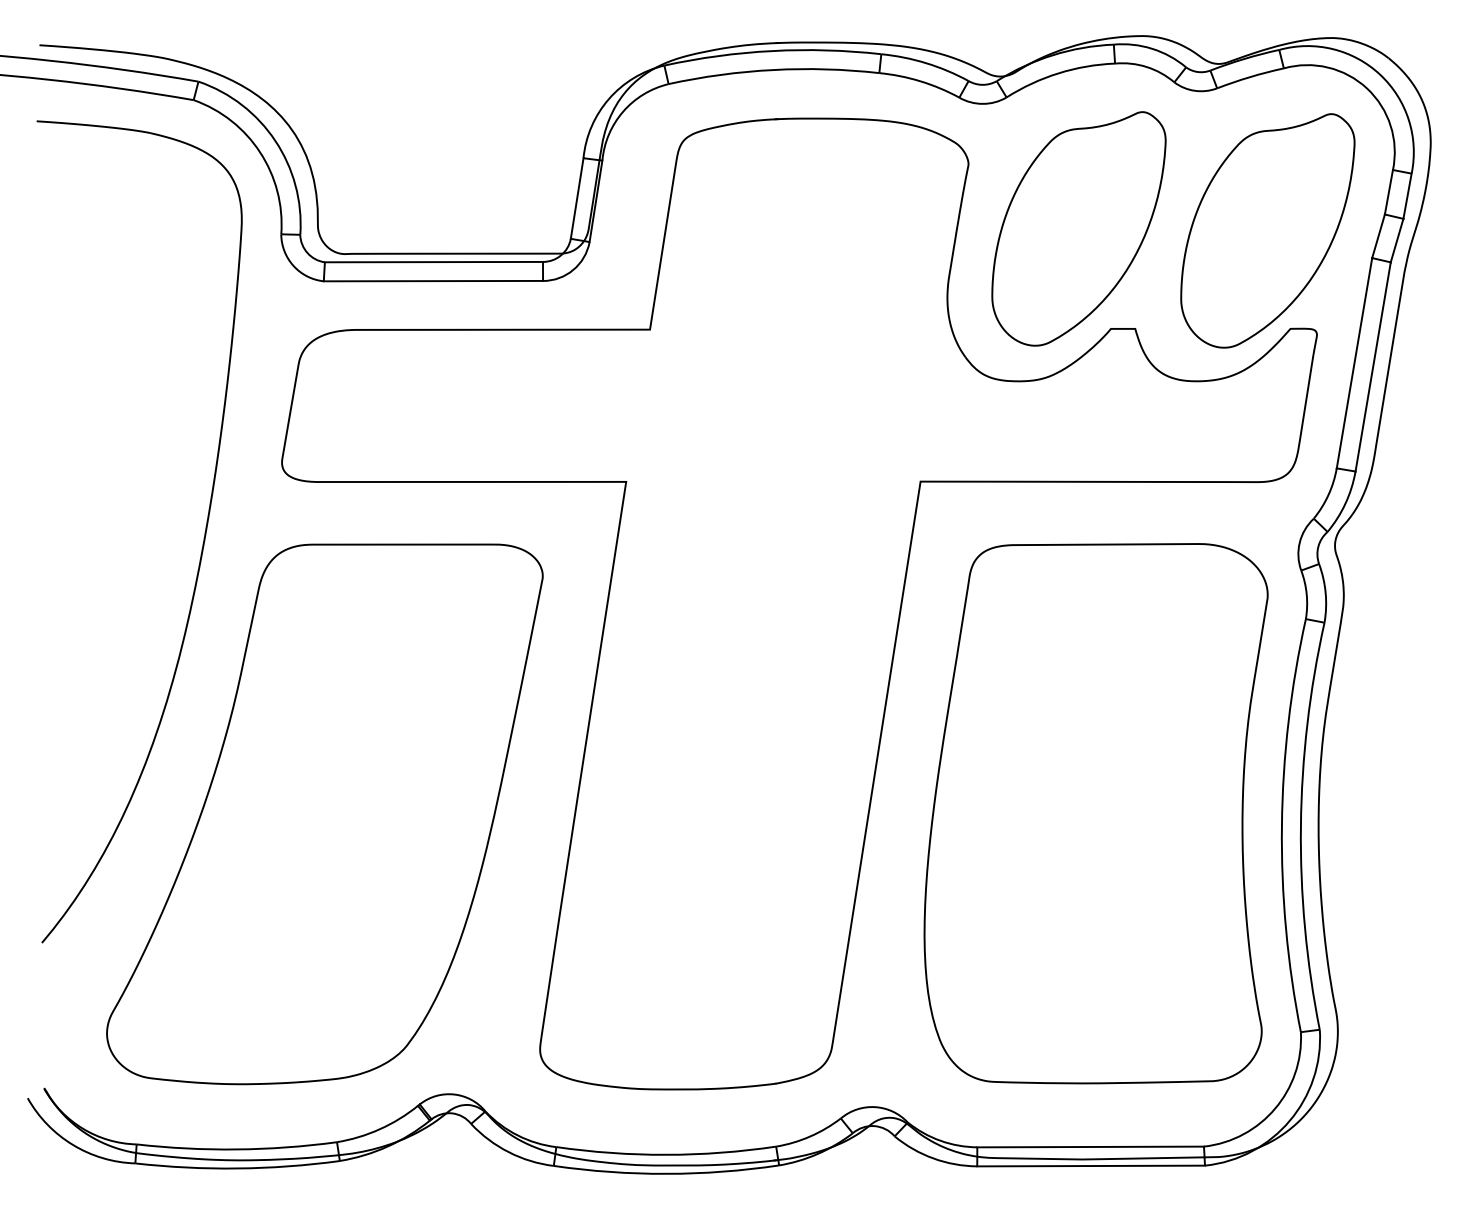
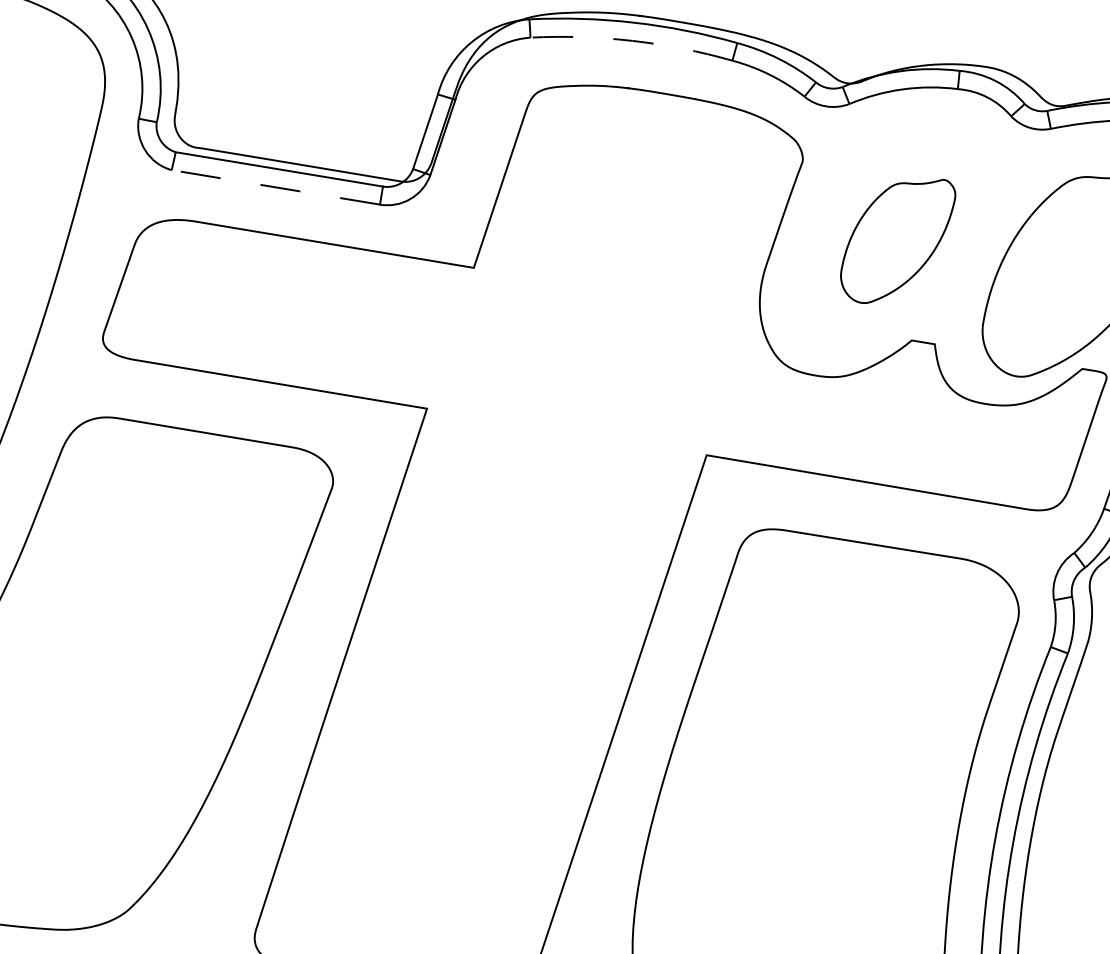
arc: (773, 69) -> (632, 40), solid -> dashed
part: (1078, 228) -> (896, 239), size x0.6
line: (433, 281) -> (275, 187), solid -> dashed

